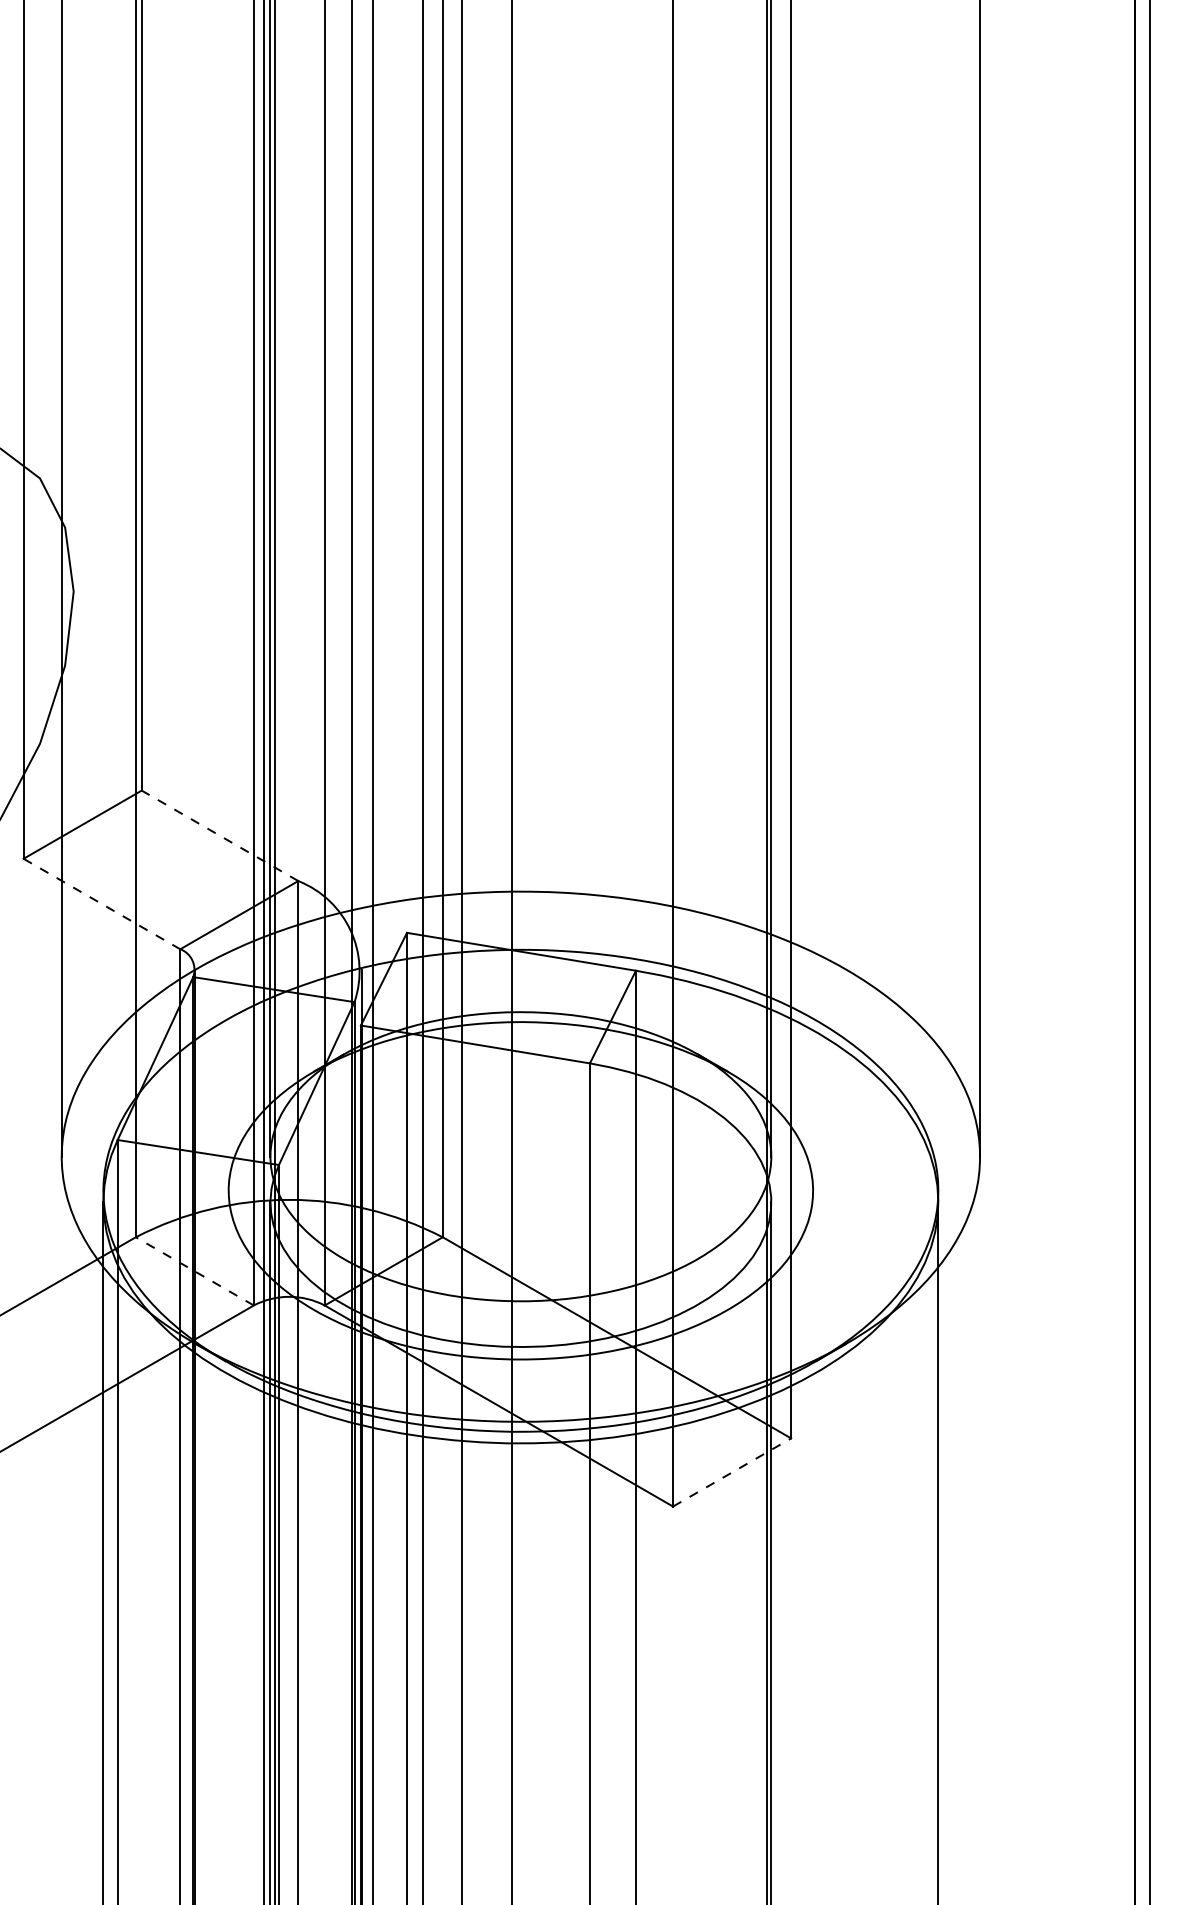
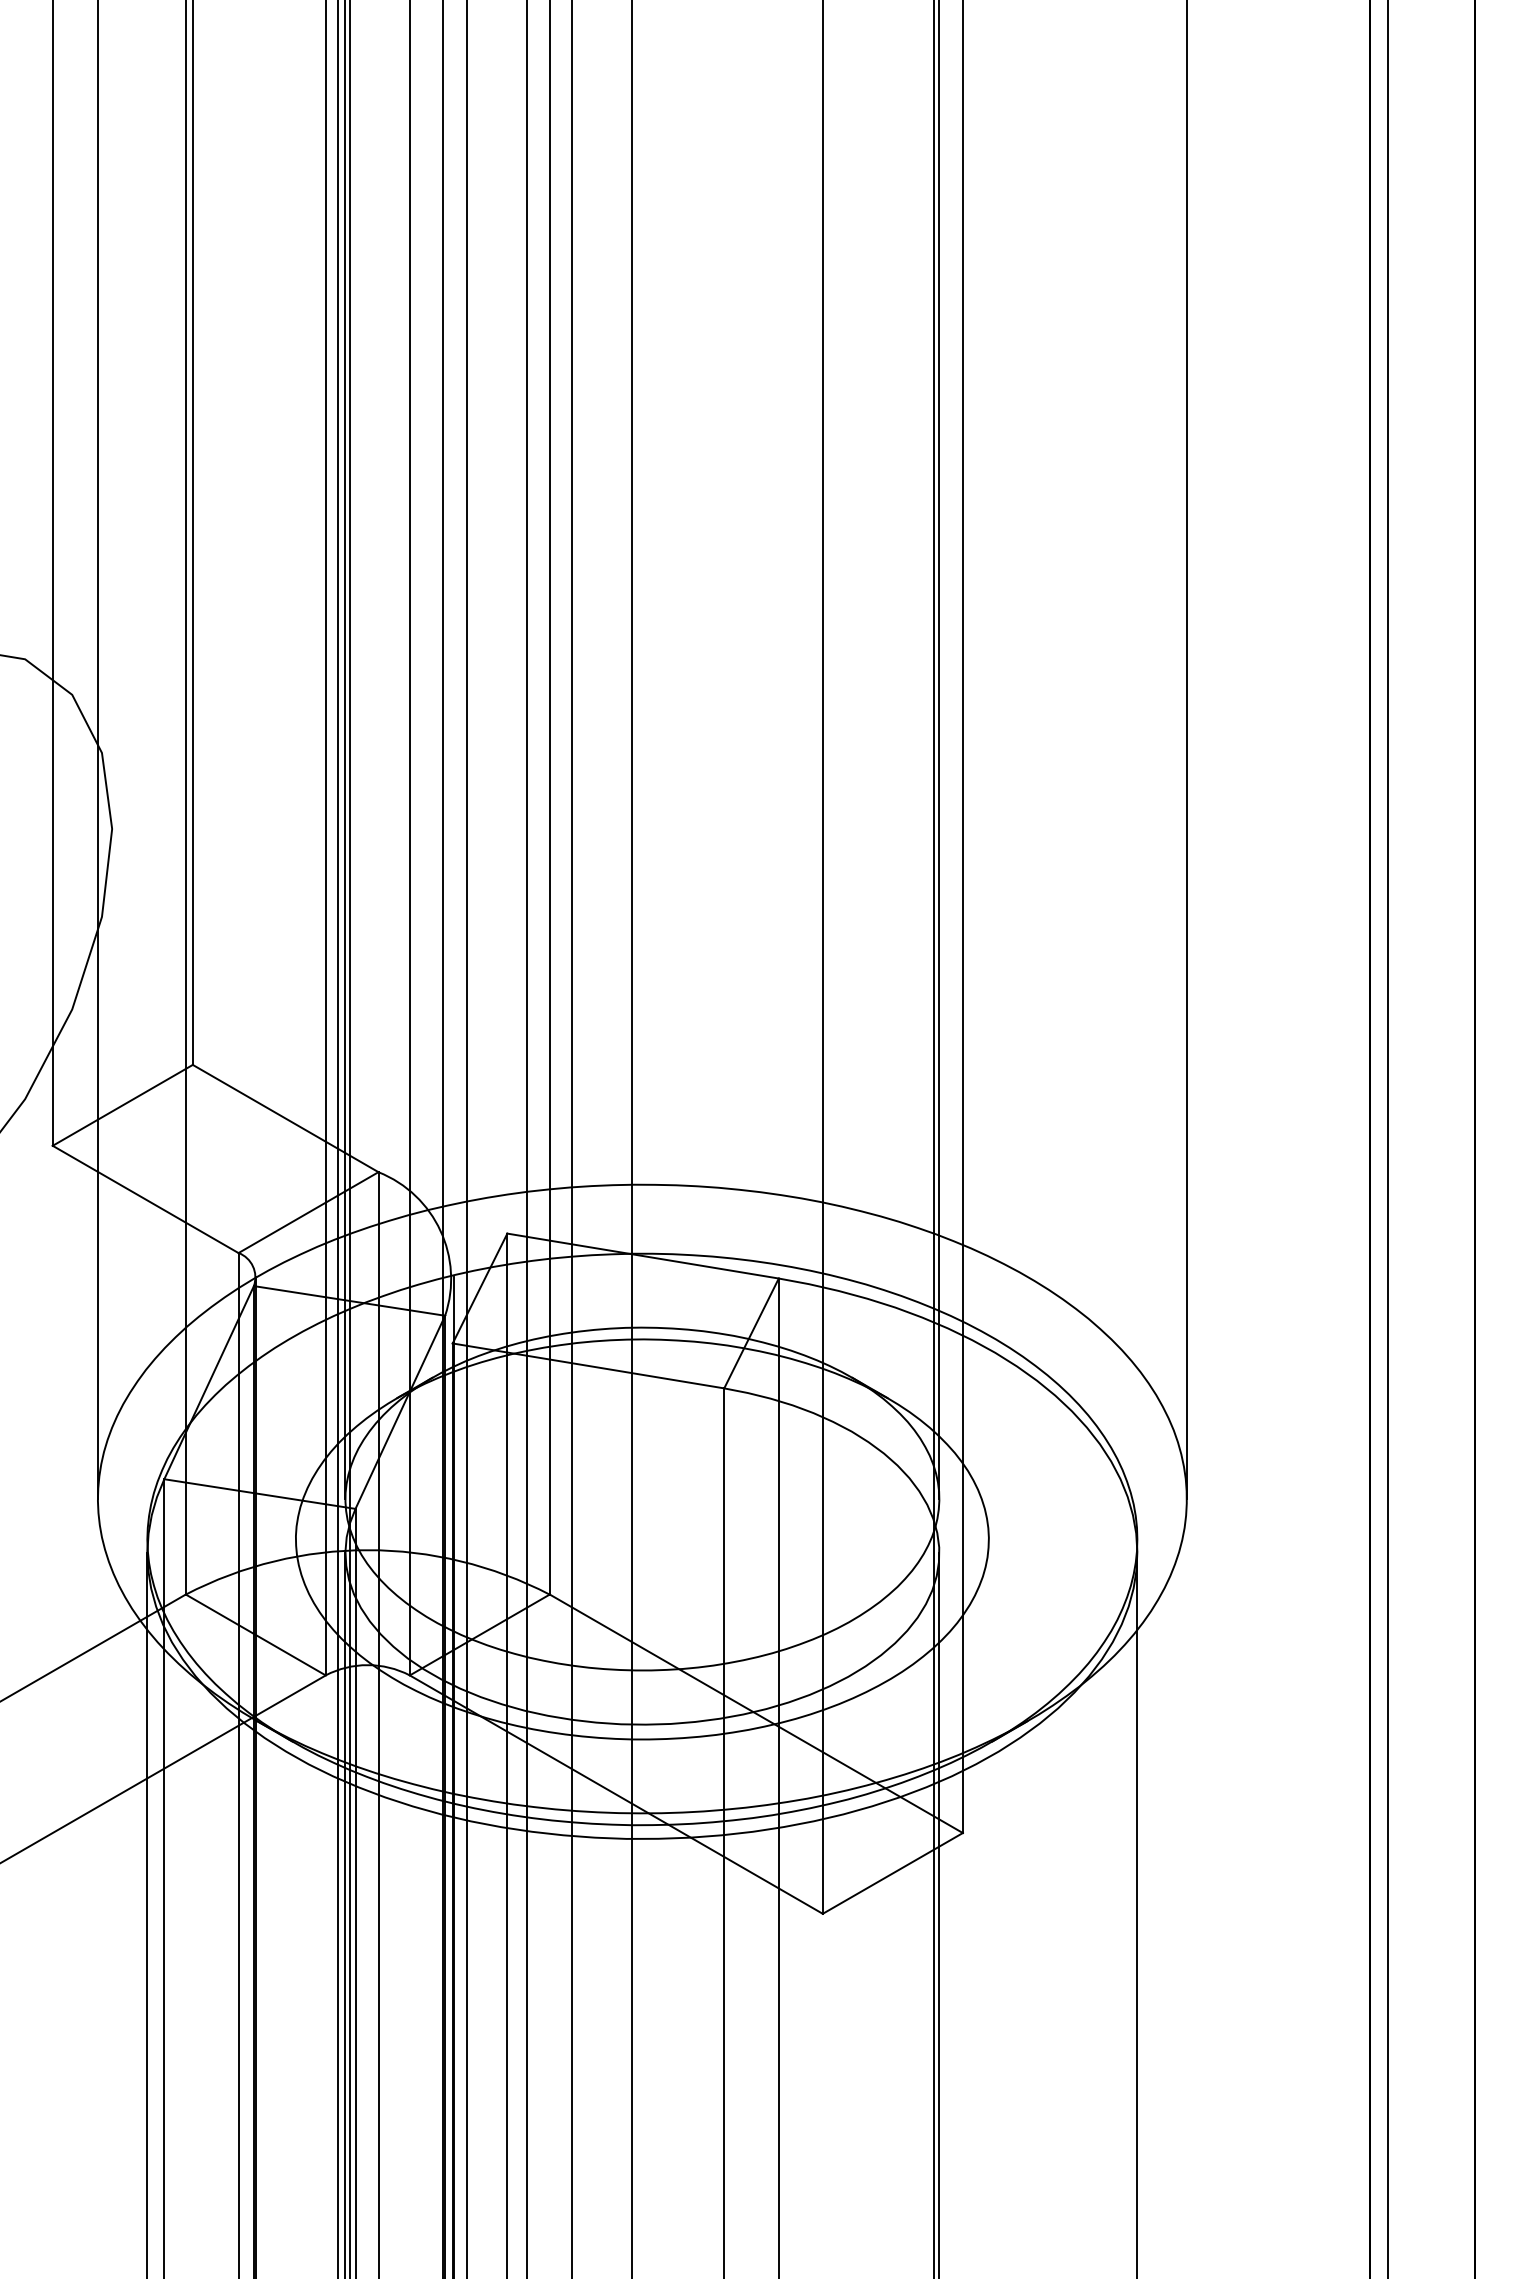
line: (219, 835) -> (285, 1118), dashed -> solid
line: (102, 904) -> (146, 1199), dashed -> solid
line: (194, 1270) -> (255, 1634), dashed -> solid
line: (731, 1472) -> (892, 1873), dashed -> solid

